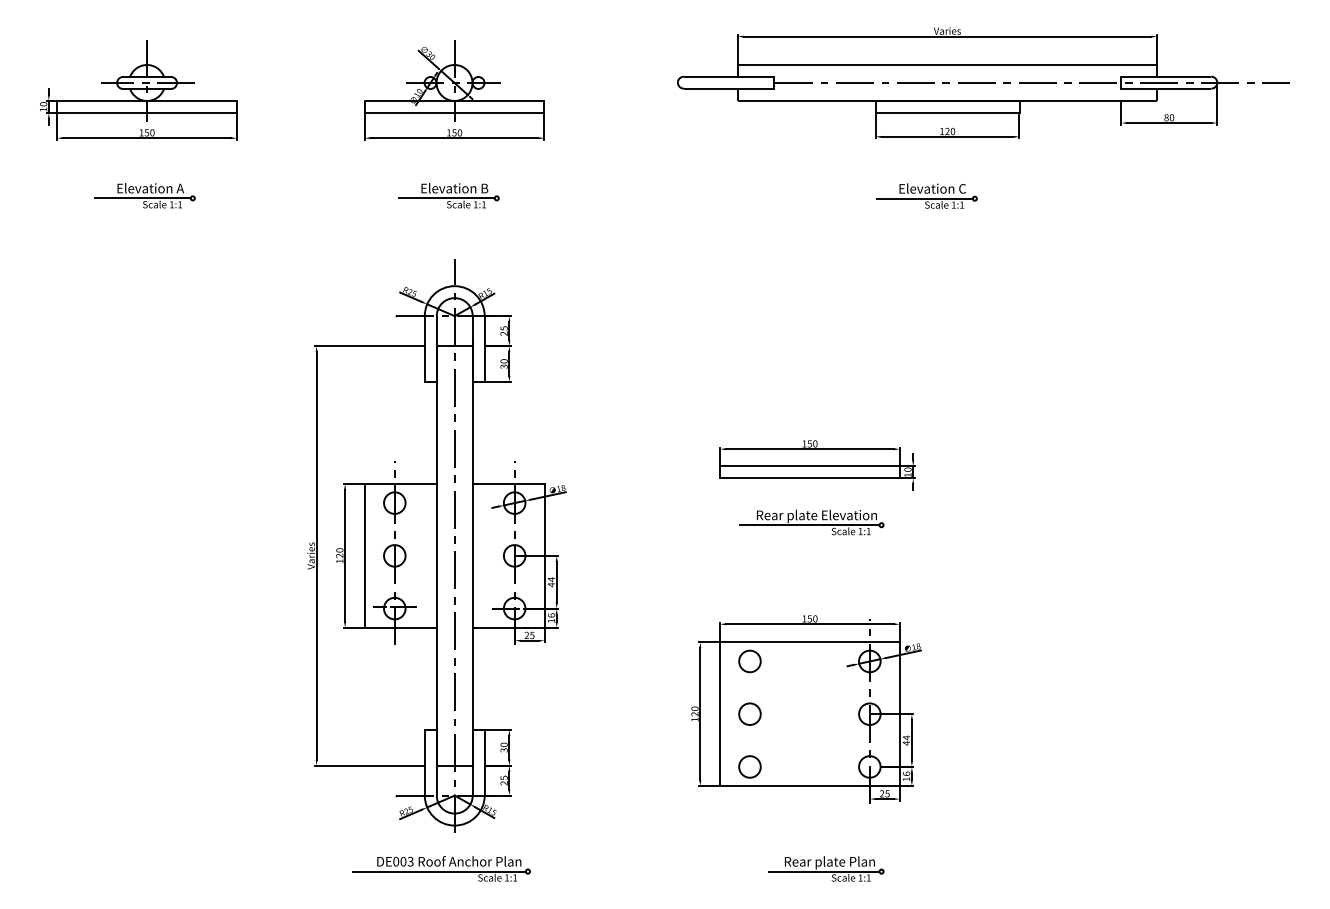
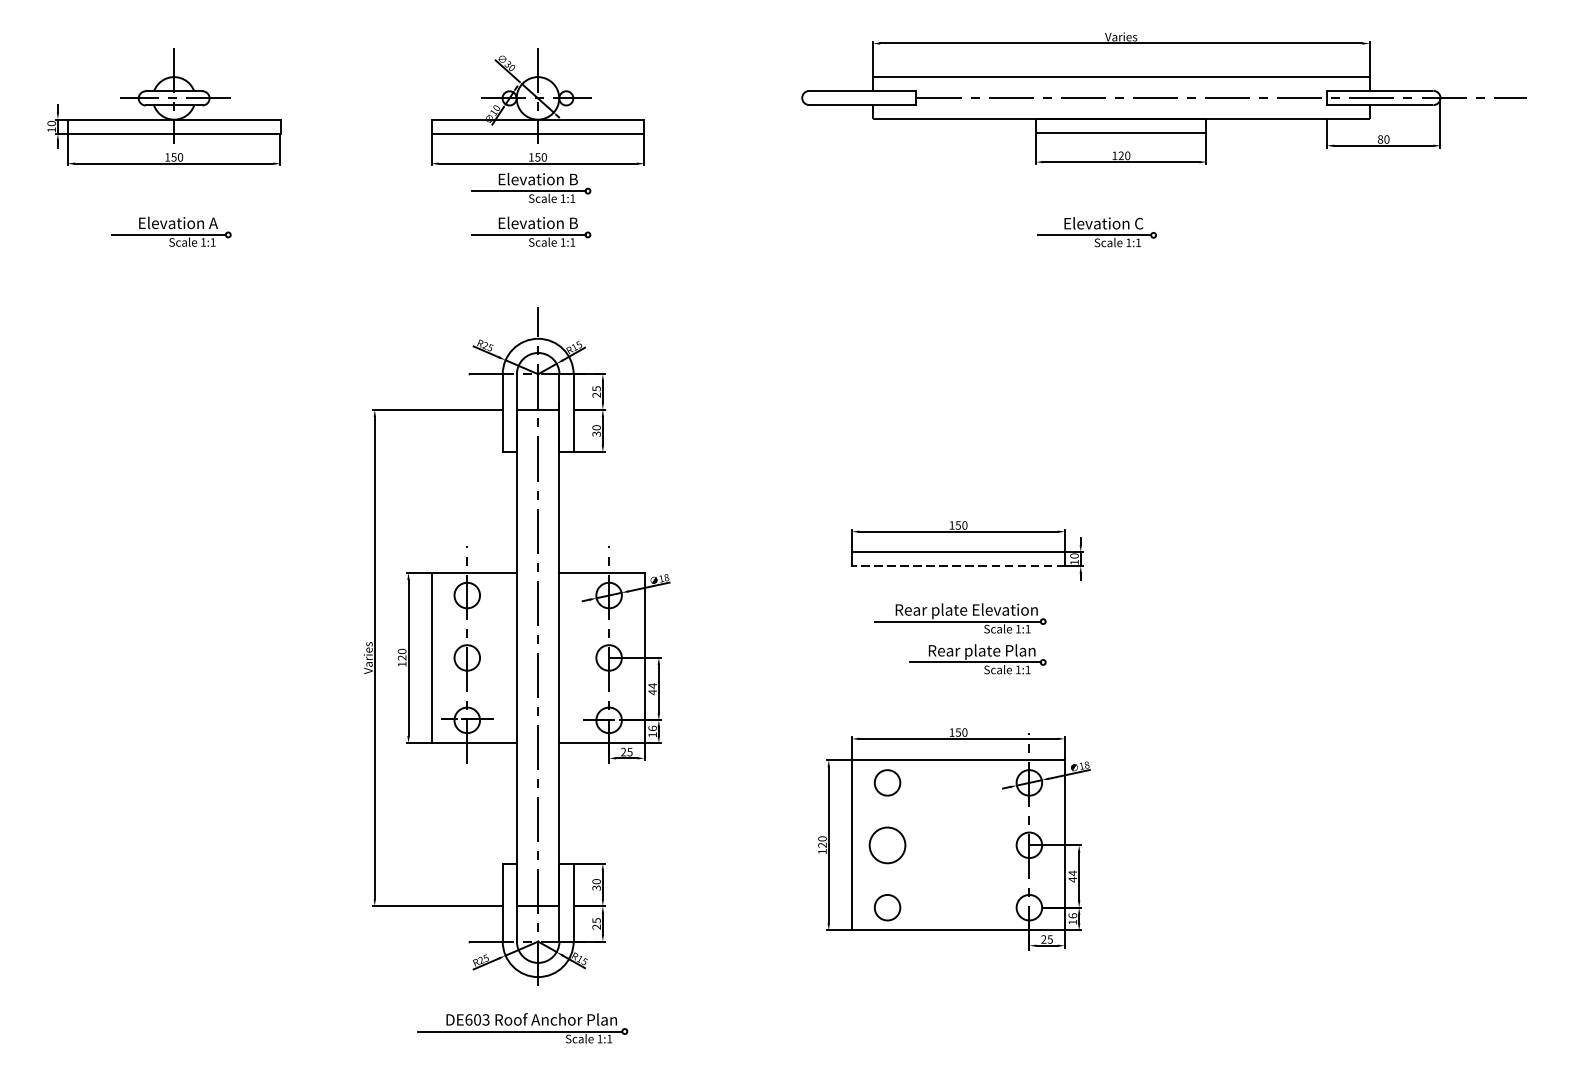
part: (448, 158) -> (530, 187), added
line: (809, 478) -> (957, 566), solid -> dashed
circle: (749, 713) -> (886, 844), size x1.4
text: (396, 861) -> (469, 1019), DE003 -> DE603
part: (826, 868) -> (978, 658), moved

